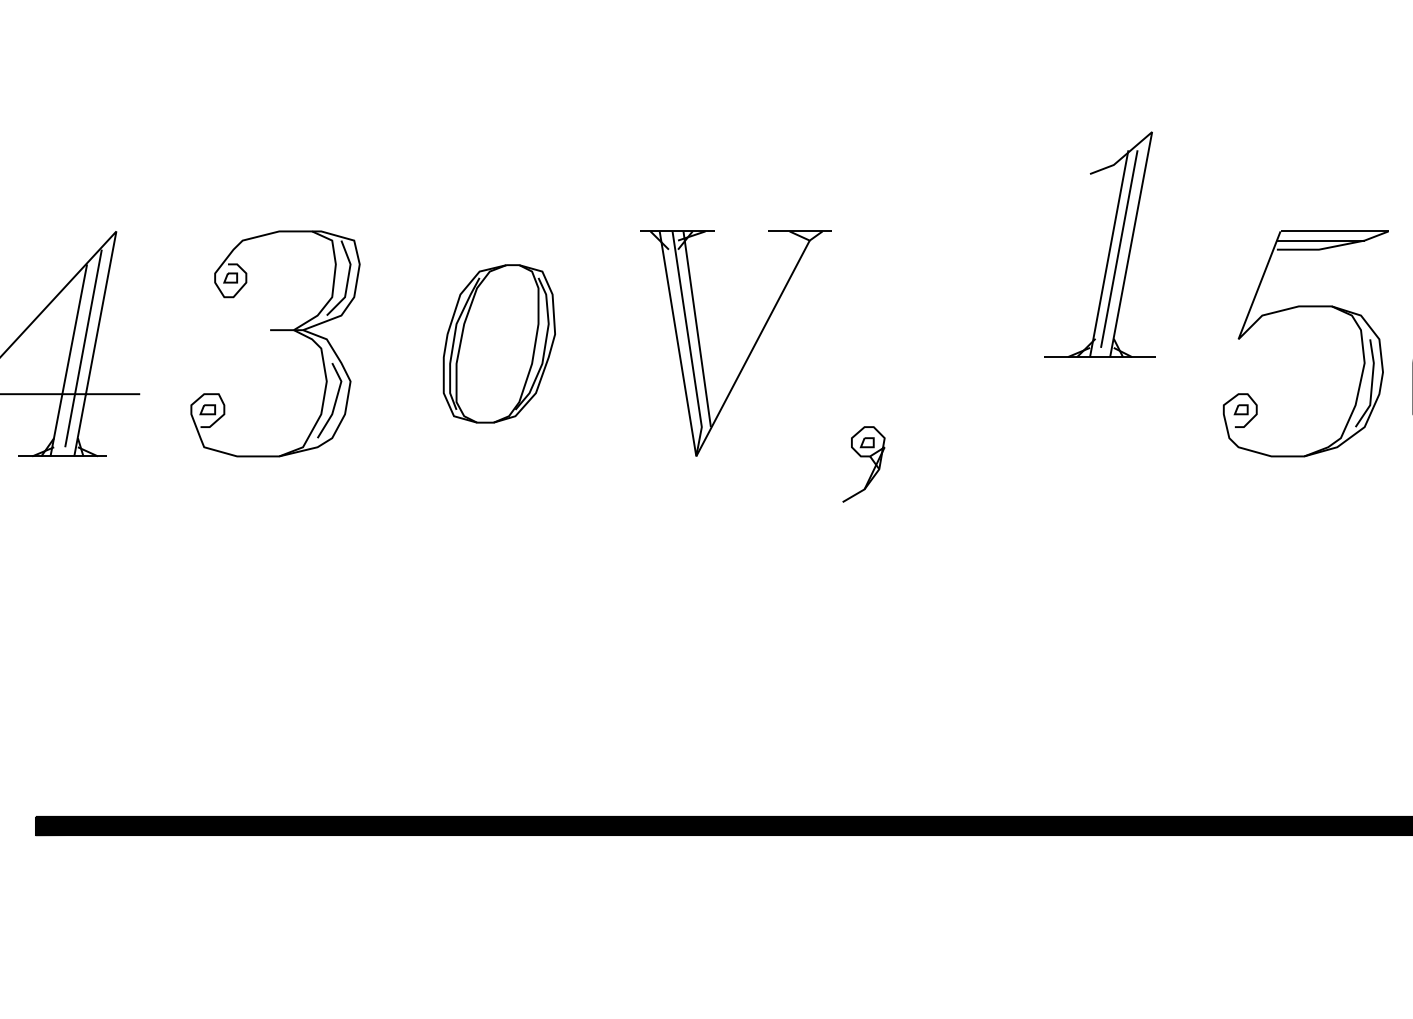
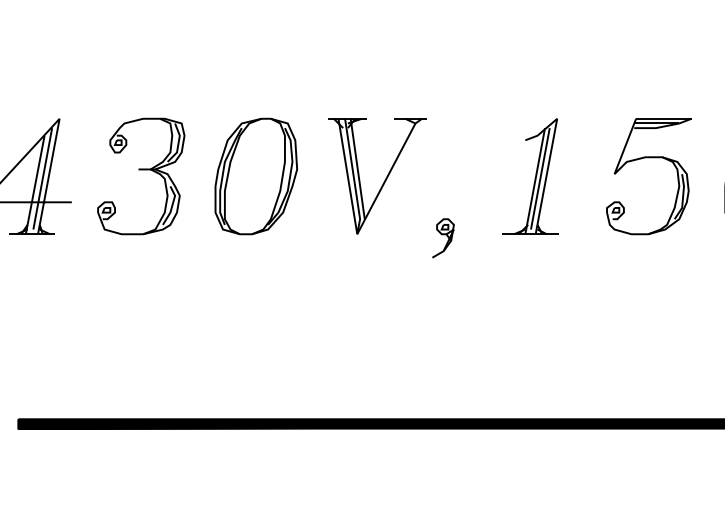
part: (1100, 244) -> (530, 176), moved
part: (1304, 308) -> (648, 158), moved
part: (498, 343) -> (255, 176), size x1.43

